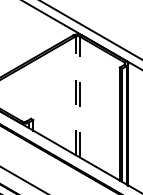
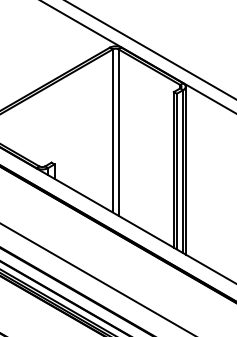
line: (75, 95) -> (112, 130), dashed -> solid
line: (79, 96) -> (118, 132), dashed -> solid

